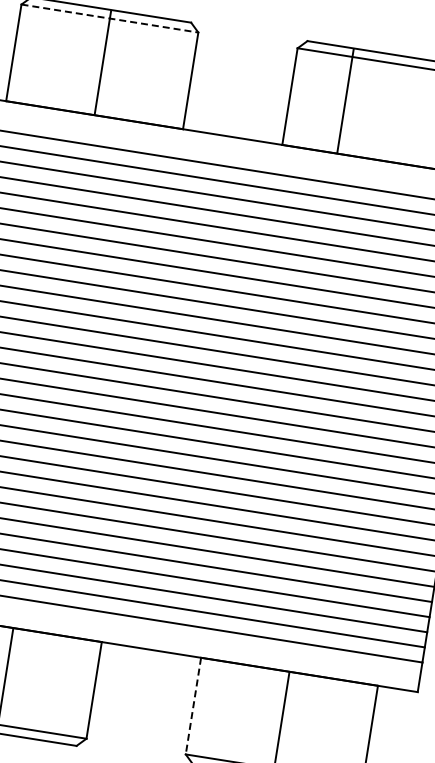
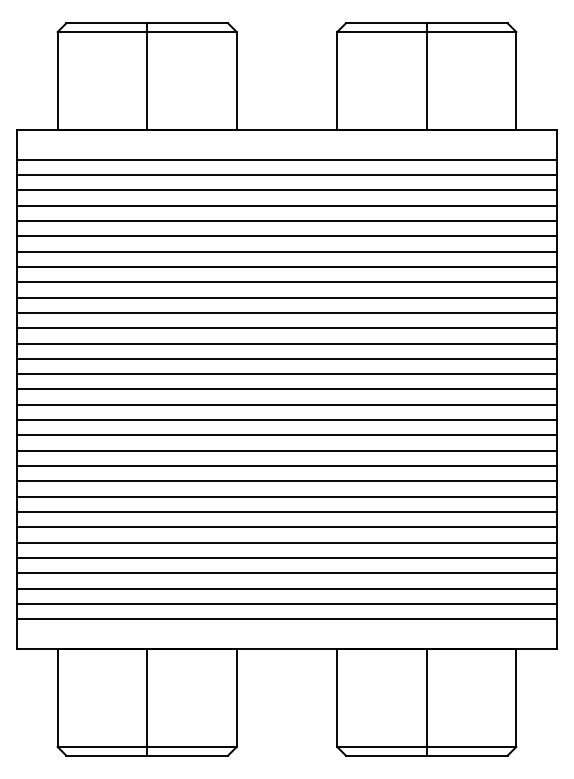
line: (110, 19) -> (147, 32), dashed -> solid
line: (345, 100) -> (426, 76), moved
line: (193, 706) -> (337, 698), dashed -> solid

